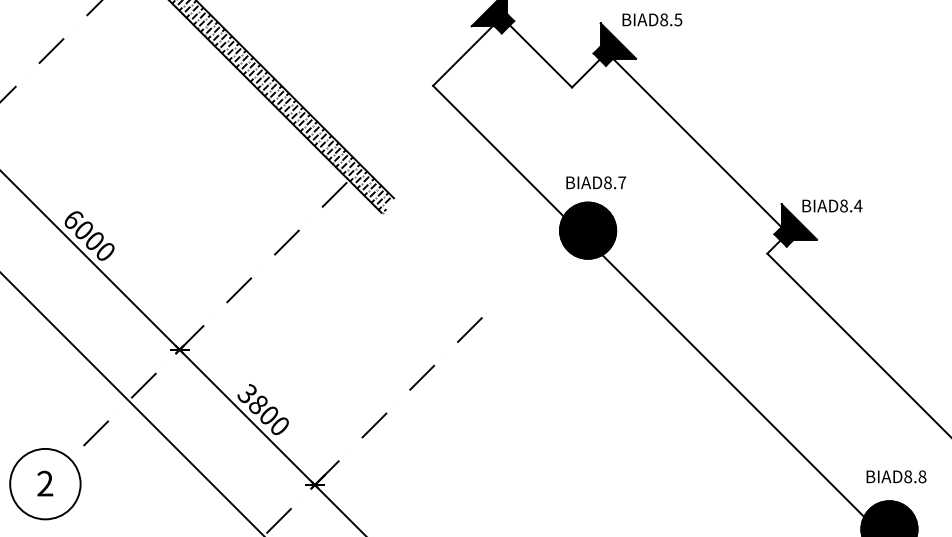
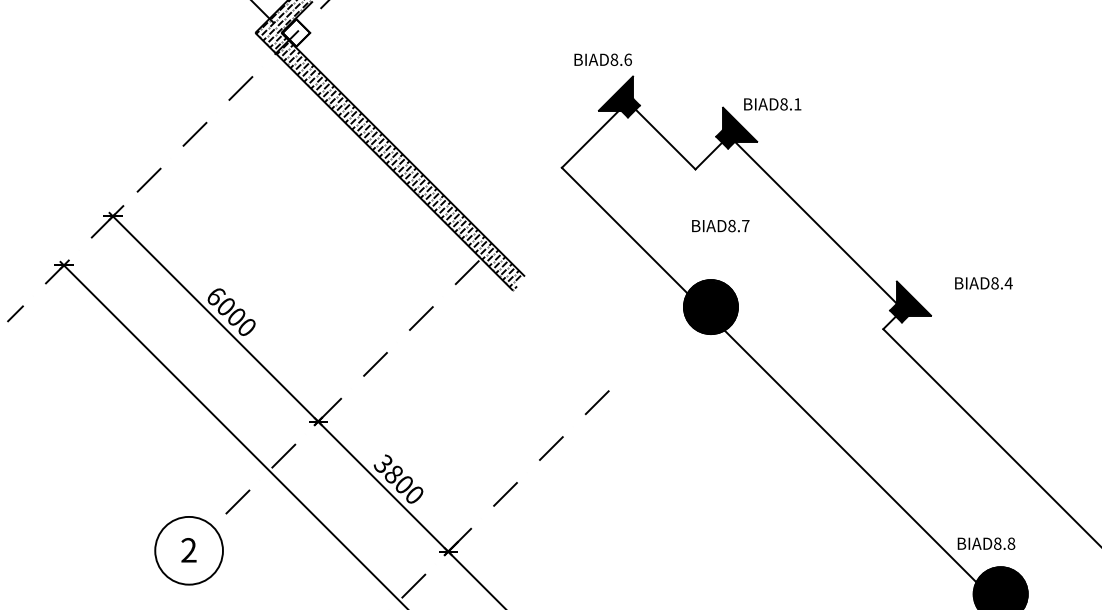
text: (678, 20) -> (797, 104), BIAD8.5 -> BIAD8.1
text: (595, 182) -> (720, 225), moved
text: (832, 206) -> (983, 283), moved
text: (896, 476) -> (986, 543), moved

